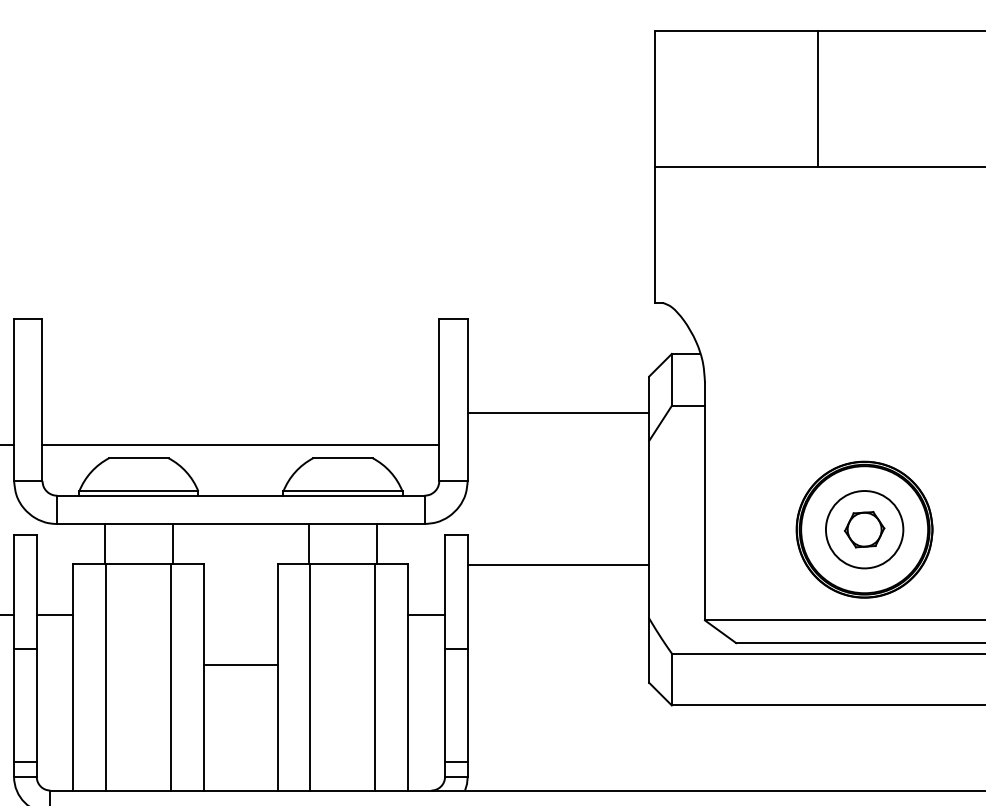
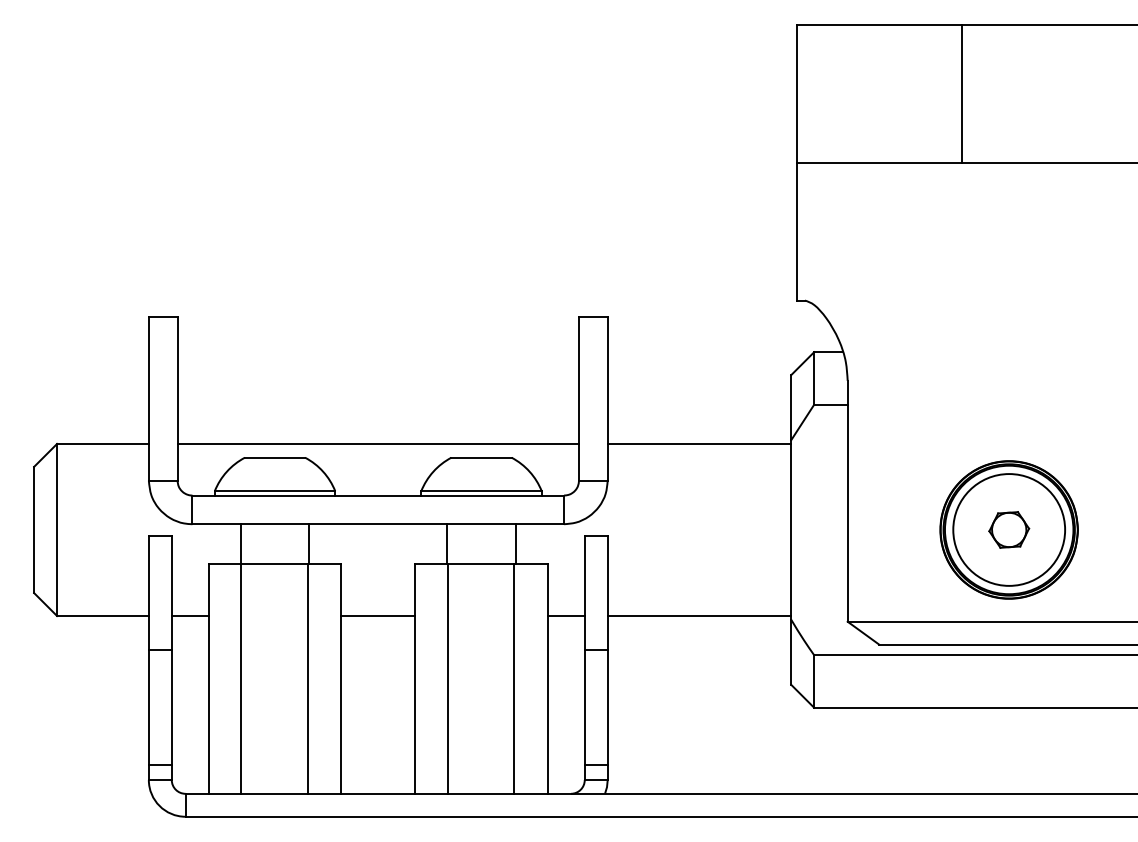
line: (558, 412) -> (699, 443), moved
circle: (864, 529) -> (1009, 529), size x1.43
line: (558, 565) -> (699, 616), moved
line: (241, 665) -> (378, 616), moved

